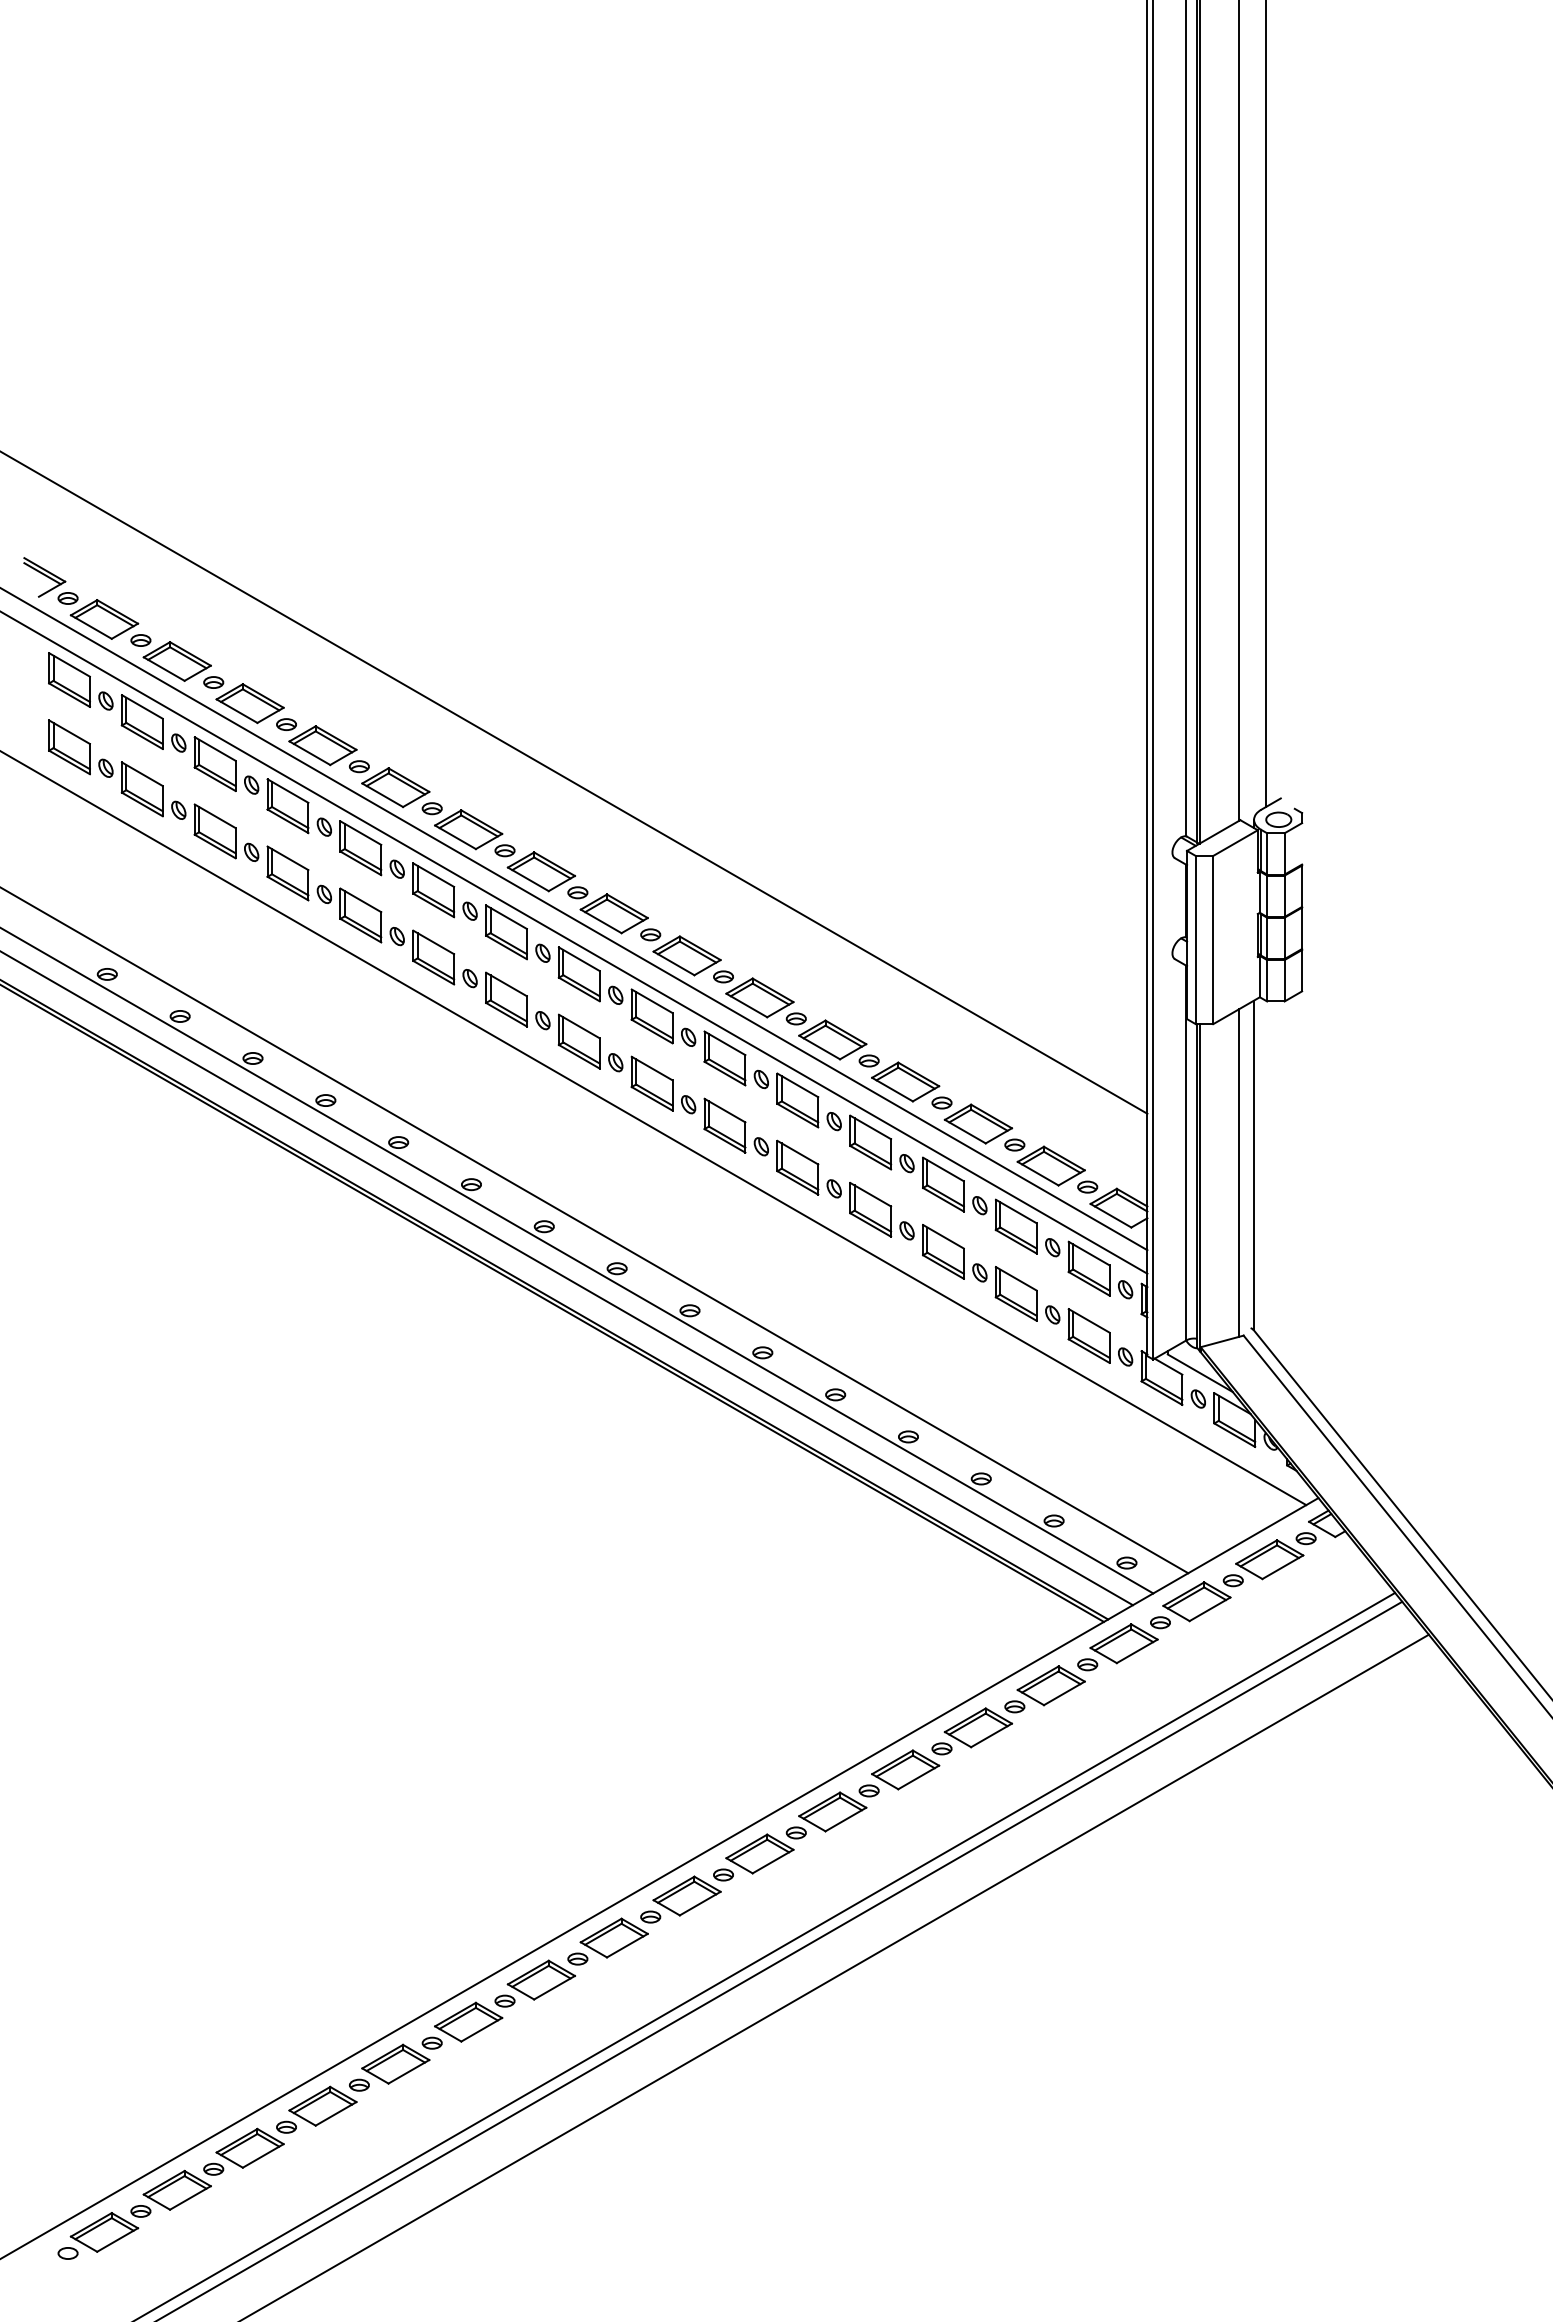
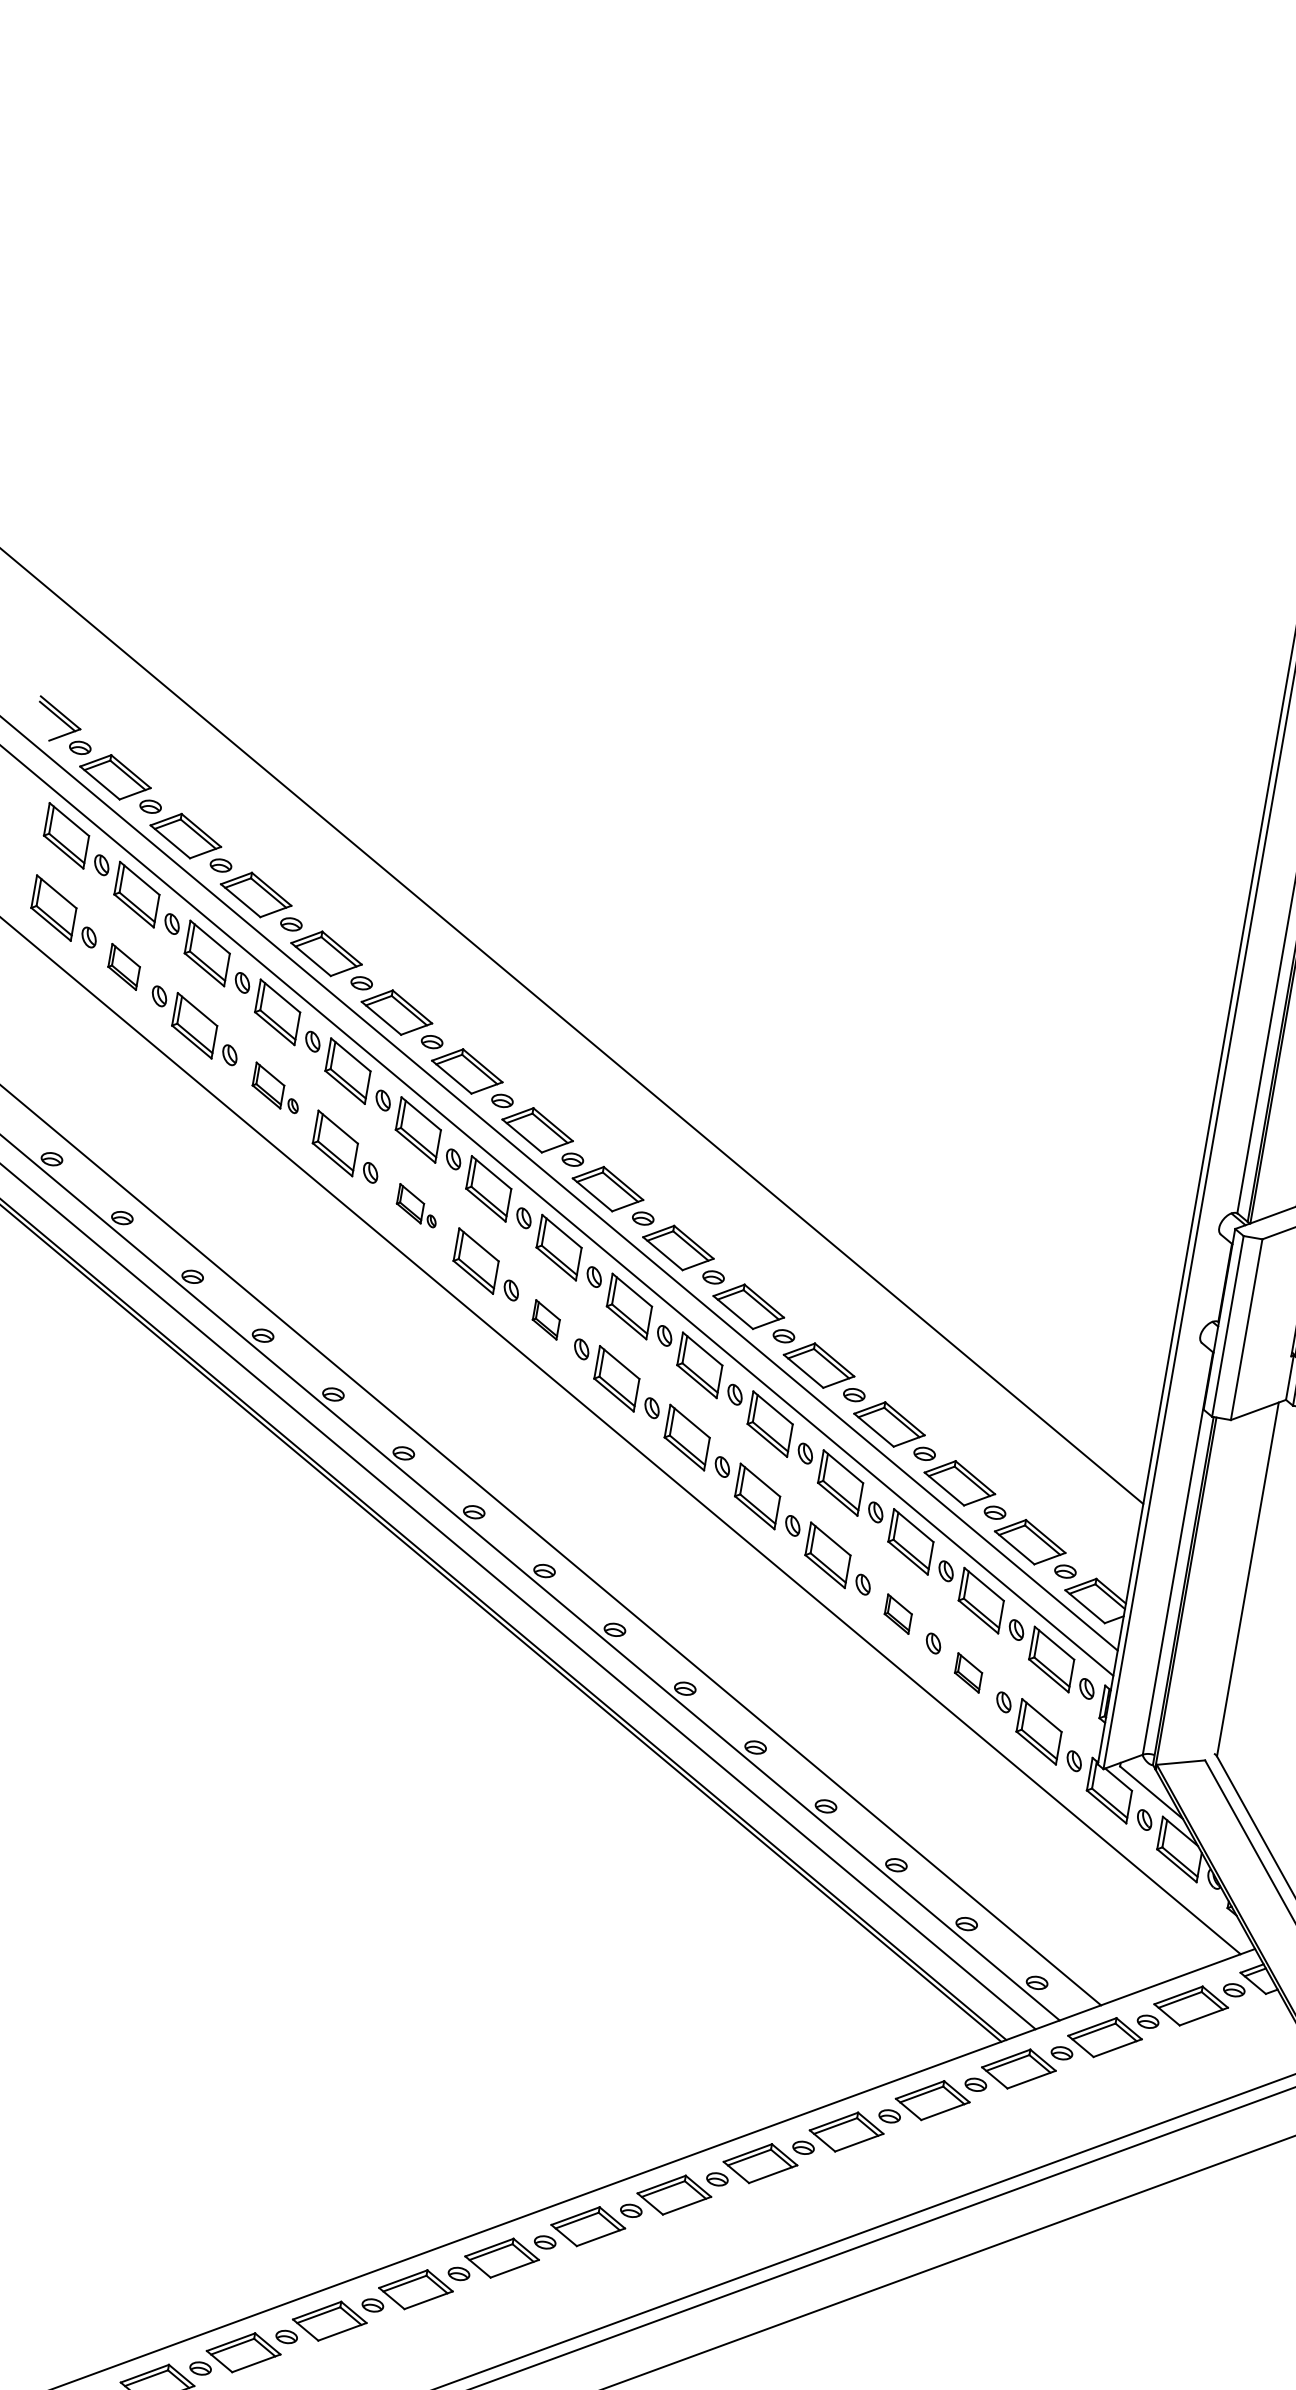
part: (141, 789) -> (123, 966), size x0.7
part: (298, 874) -> (276, 1087), size x0.7
part: (444, 958) -> (417, 1205), size x0.6
part: (578, 1041) -> (545, 1319), size x0.6
line: (1238, 1172) -> (1230, 1584), removed
part: (943, 1251) -> (898, 1613), size x0.6
part: (1015, 1293) -> (967, 1672), size x0.6

